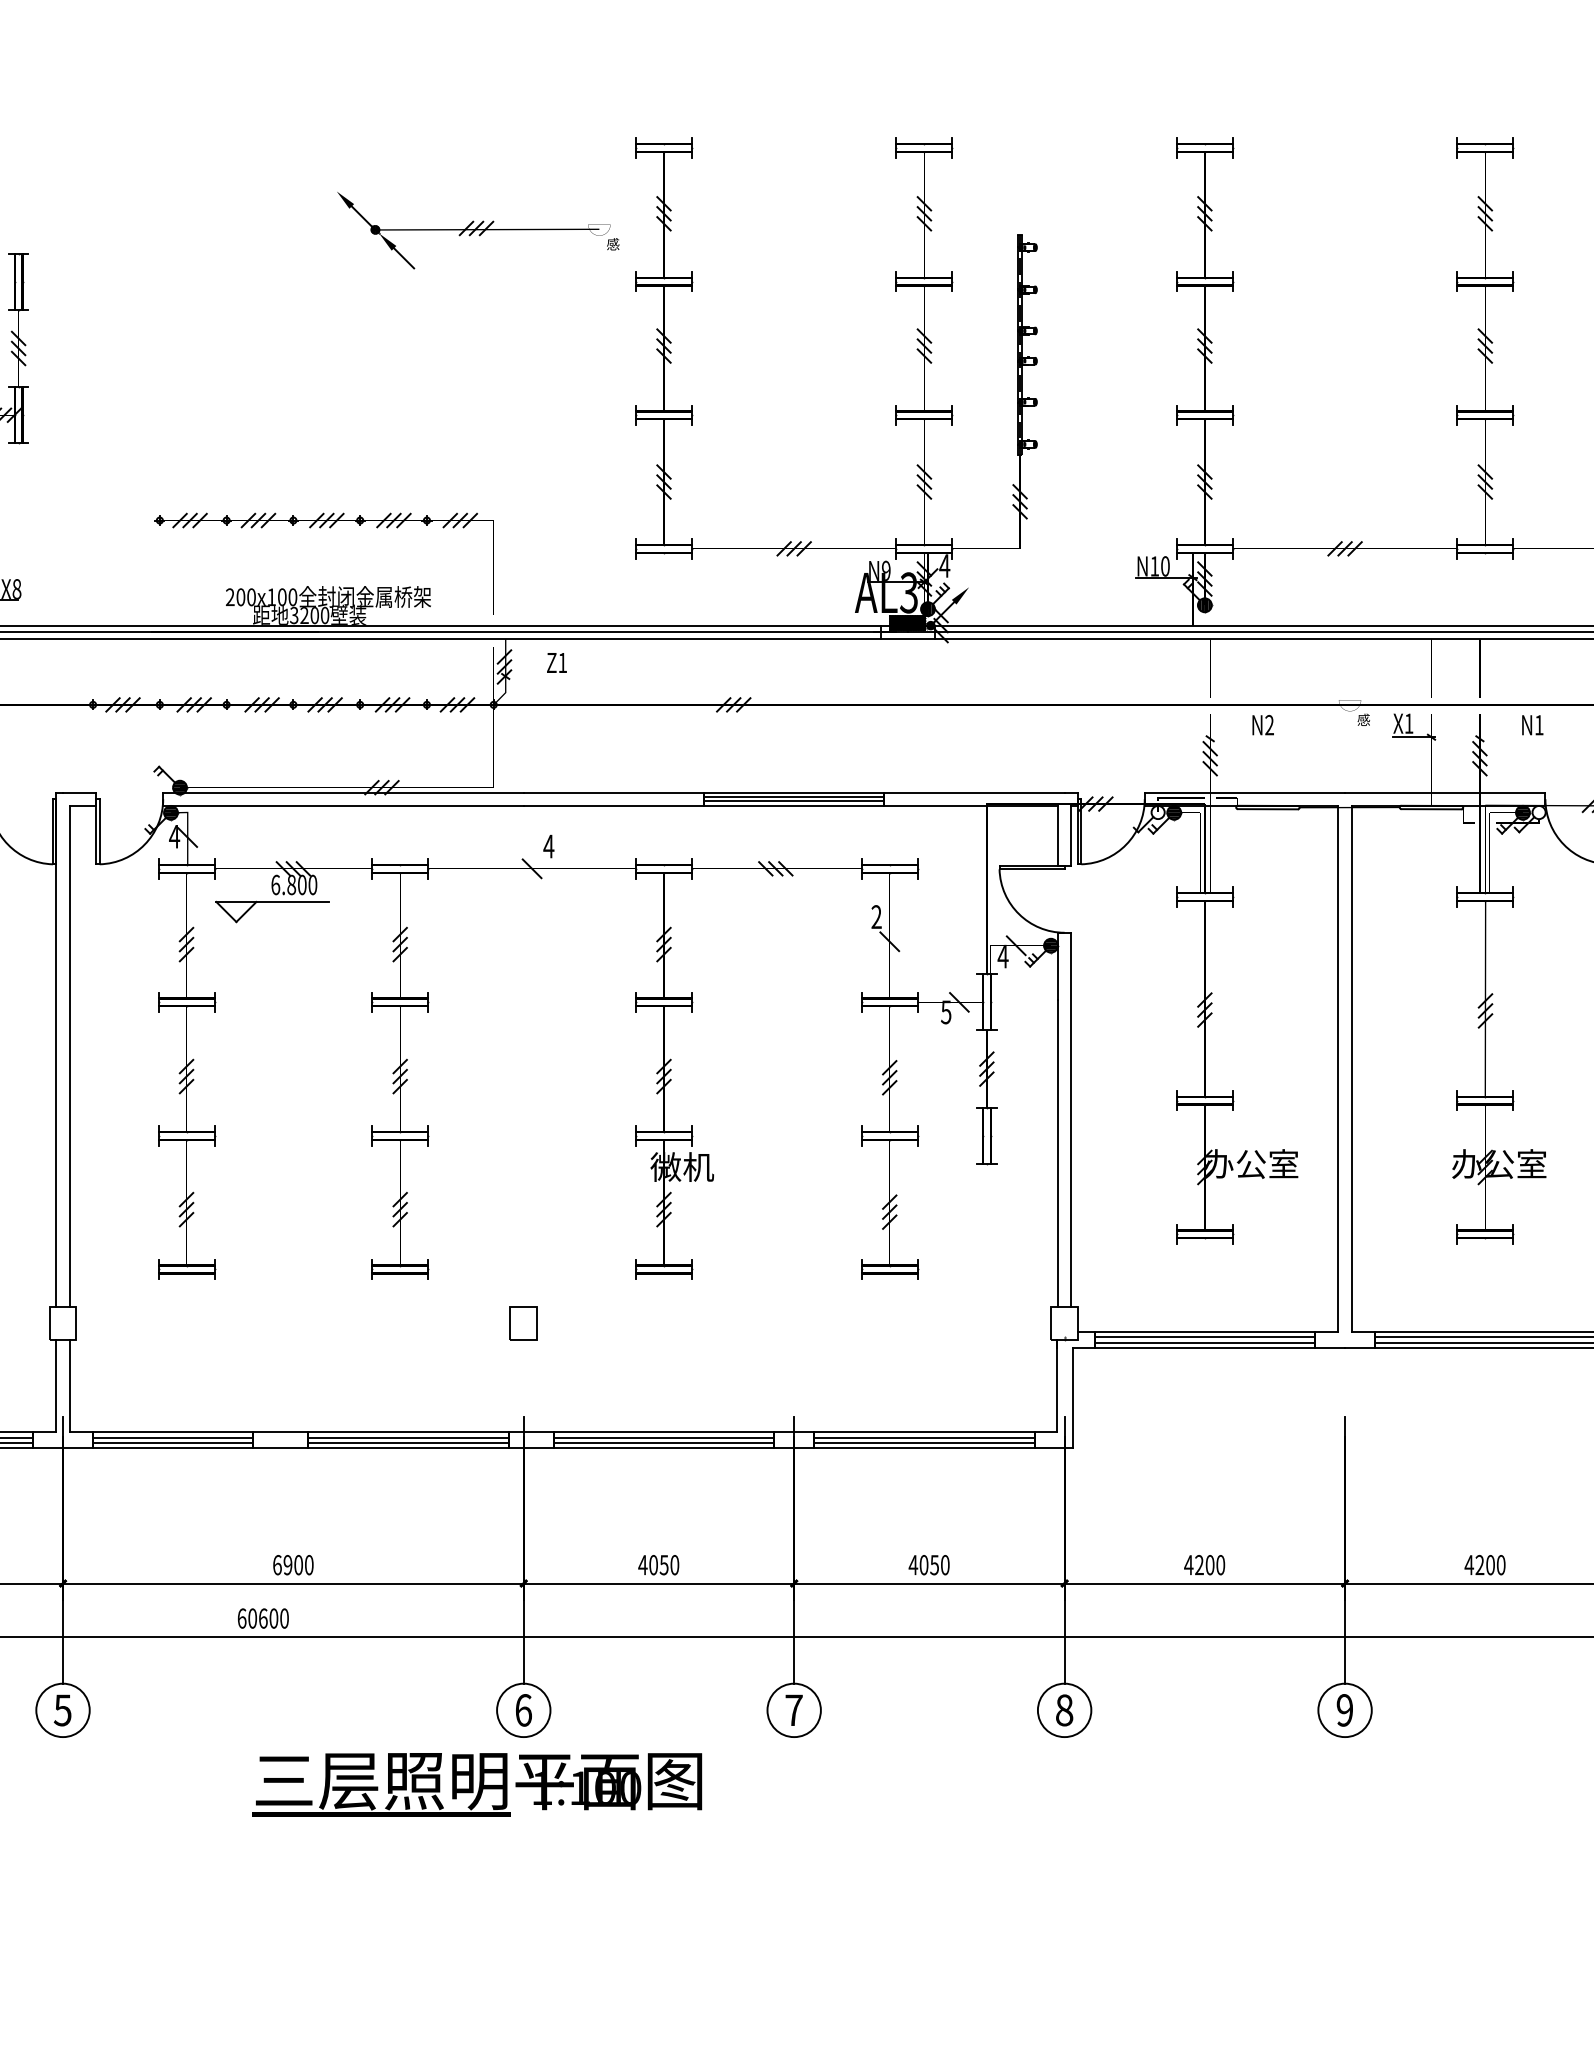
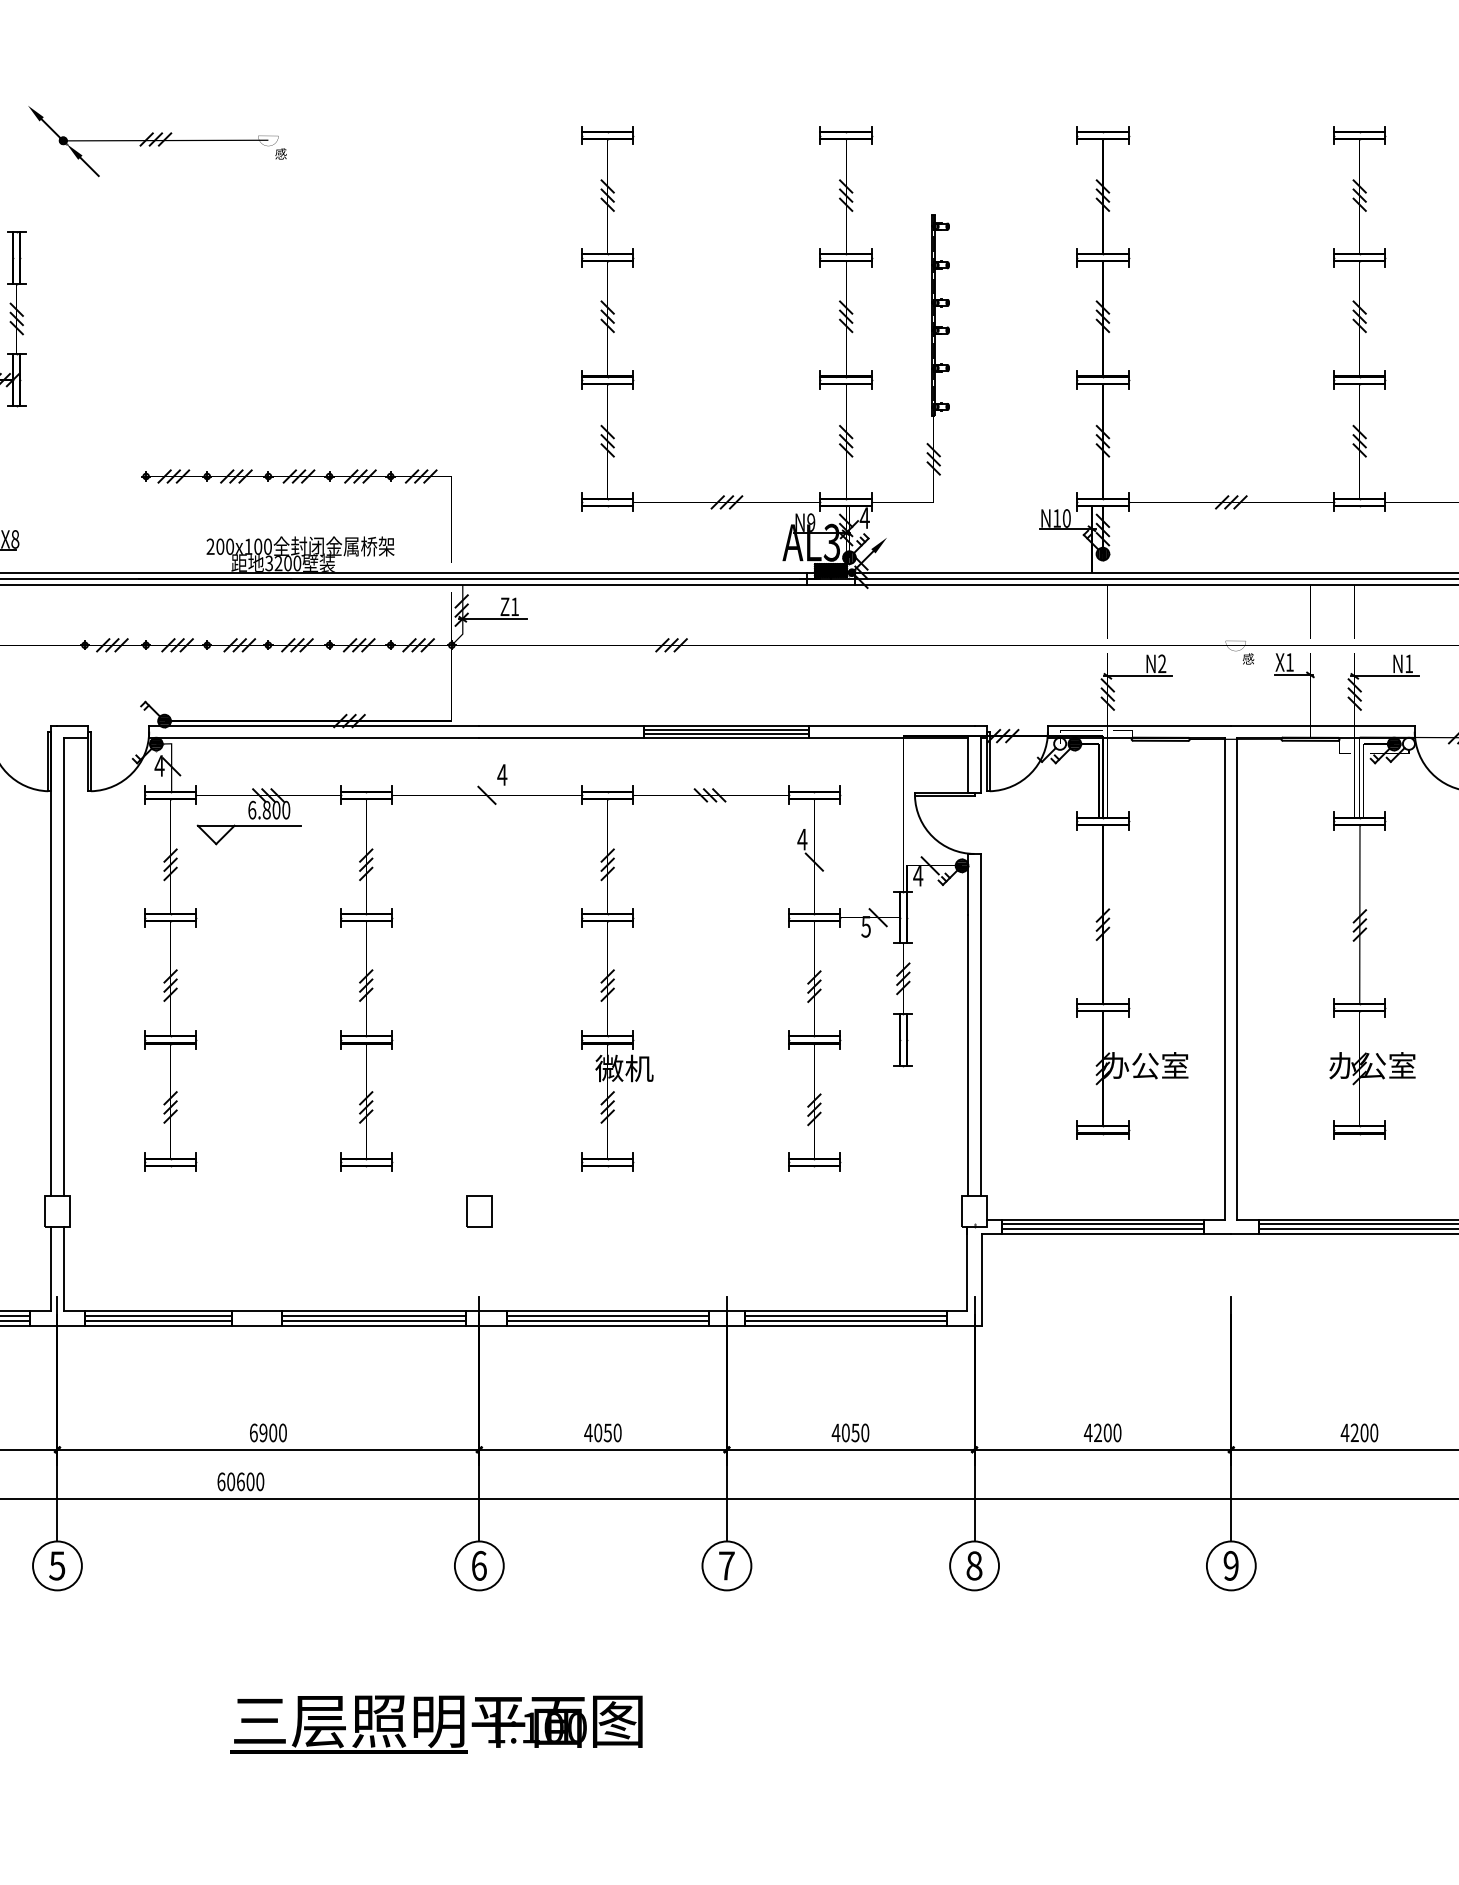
part: (478, 230) -> (157, 141), moved
line: (538, 676) -> (492, 619), added
line: (1243, 738) -> (1138, 676), added
line: (1512, 738) -> (1384, 676), added
text: (876, 916) -> (802, 839), 2 -> 4
text: (477, 1784) -> (436, 1724), moved

